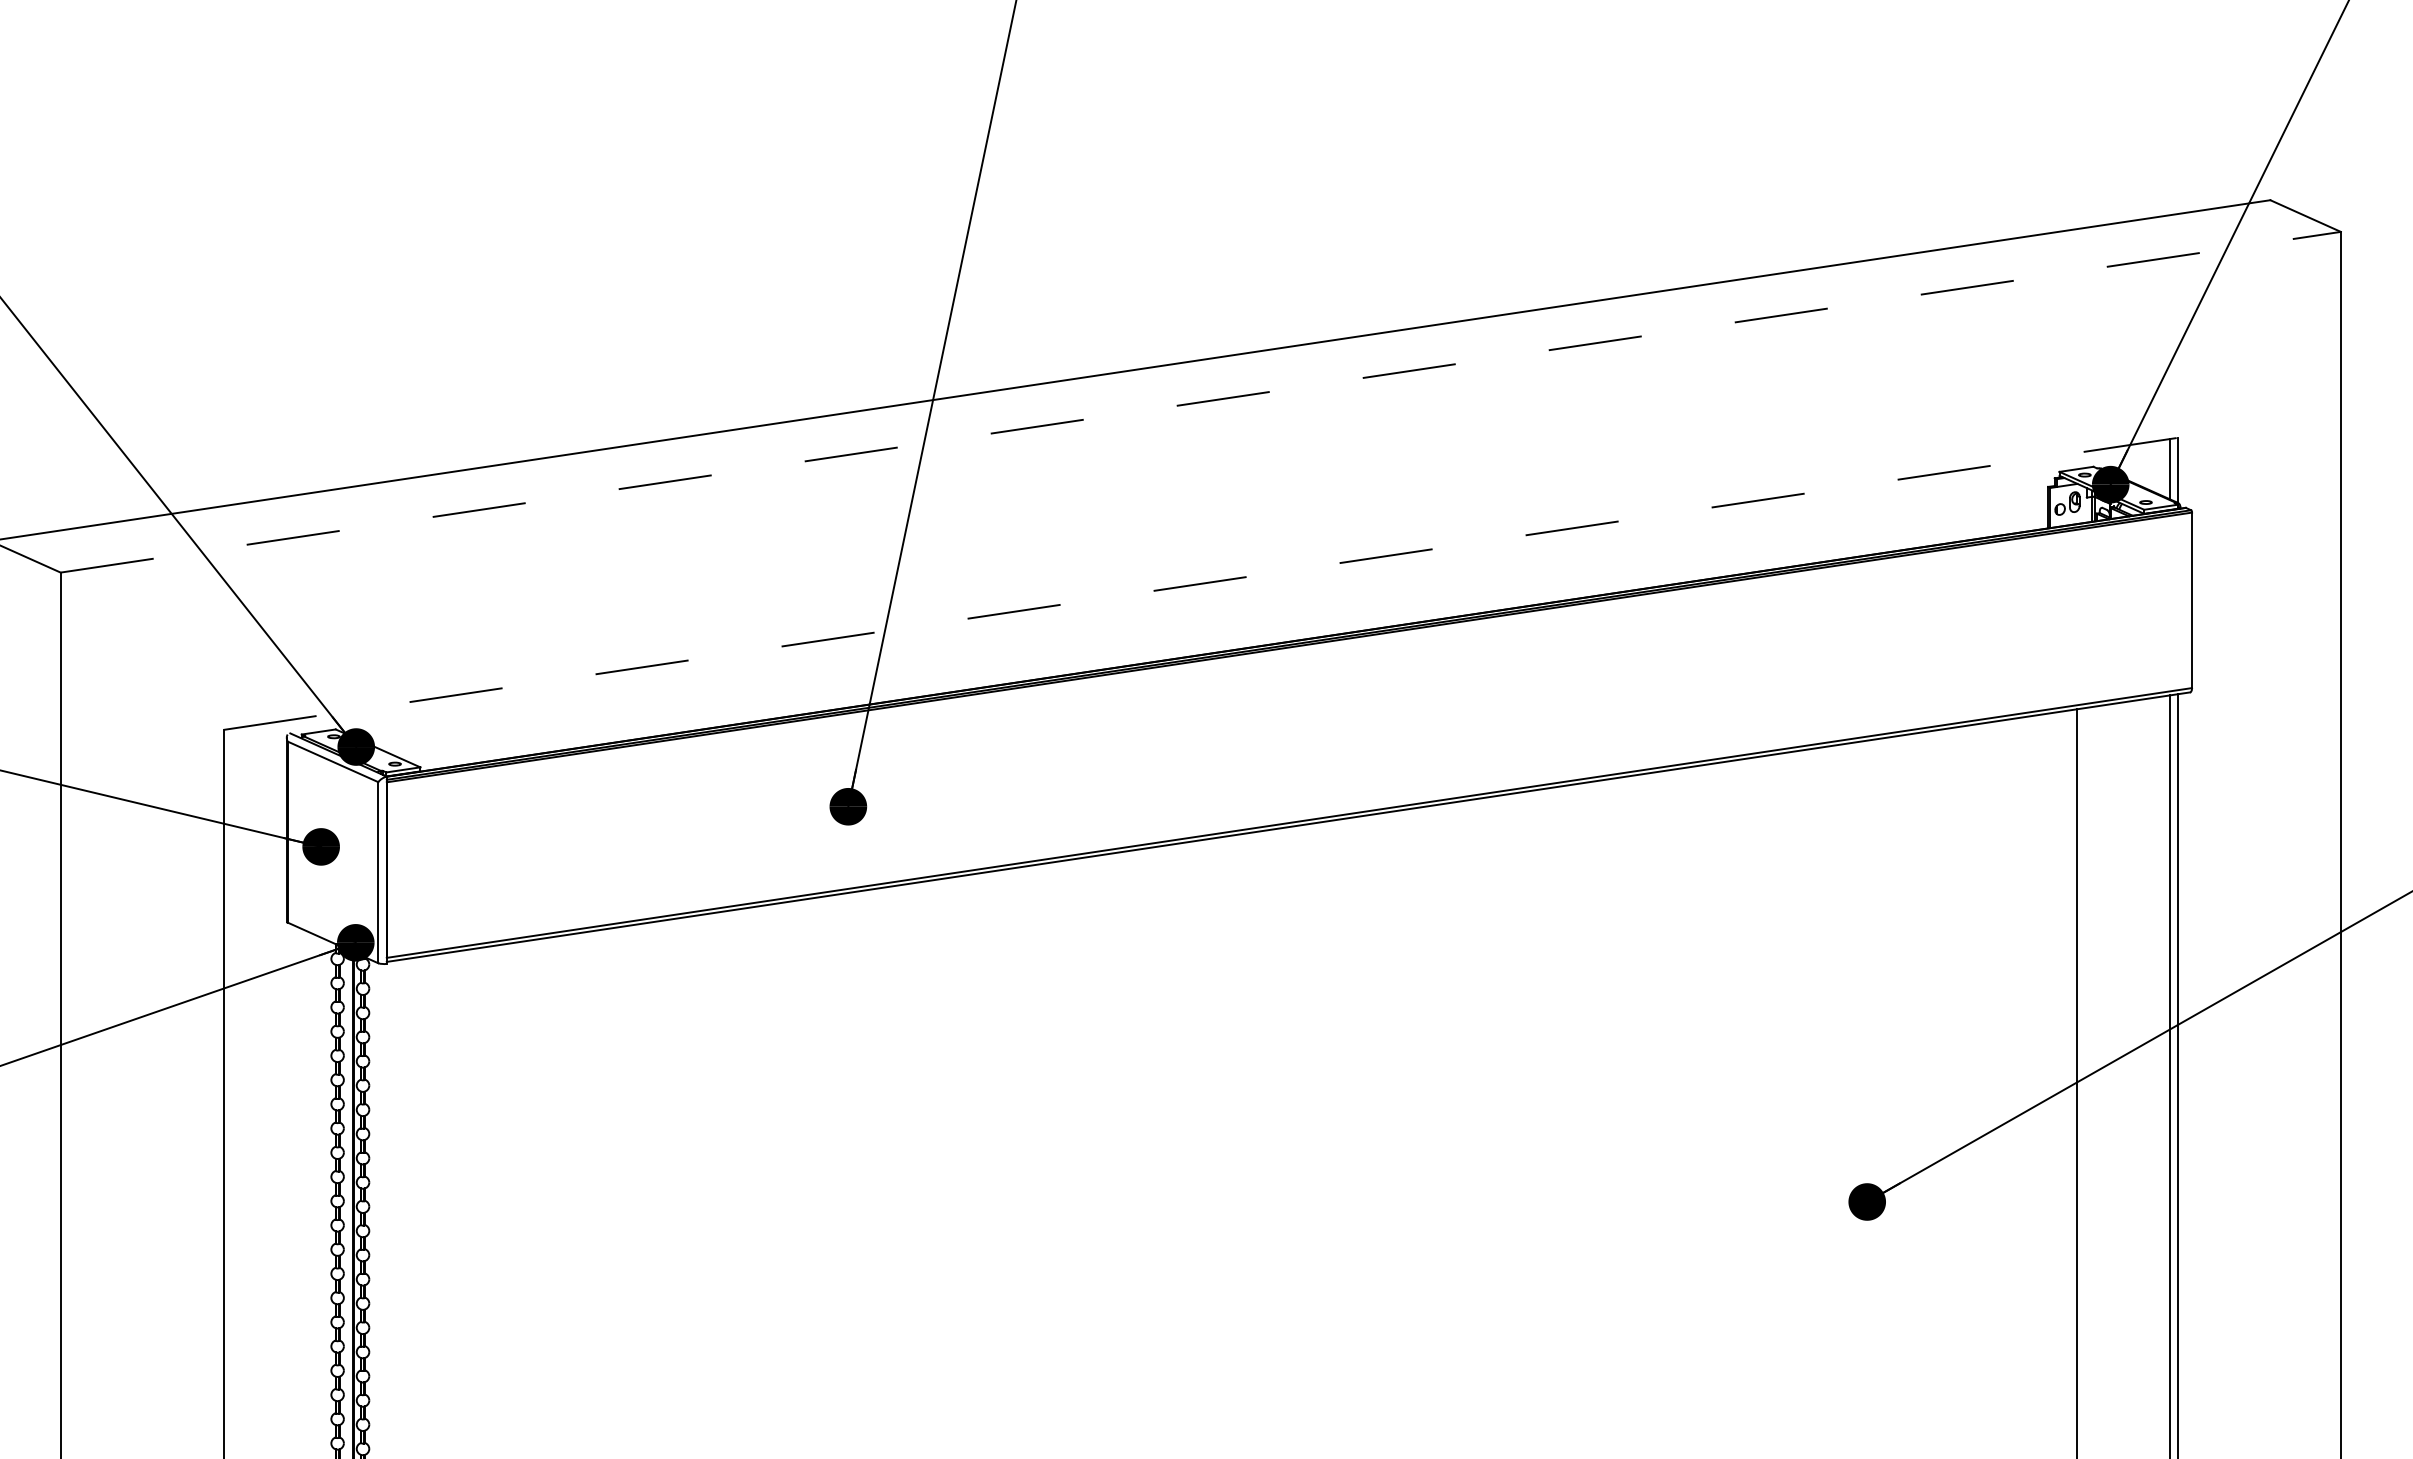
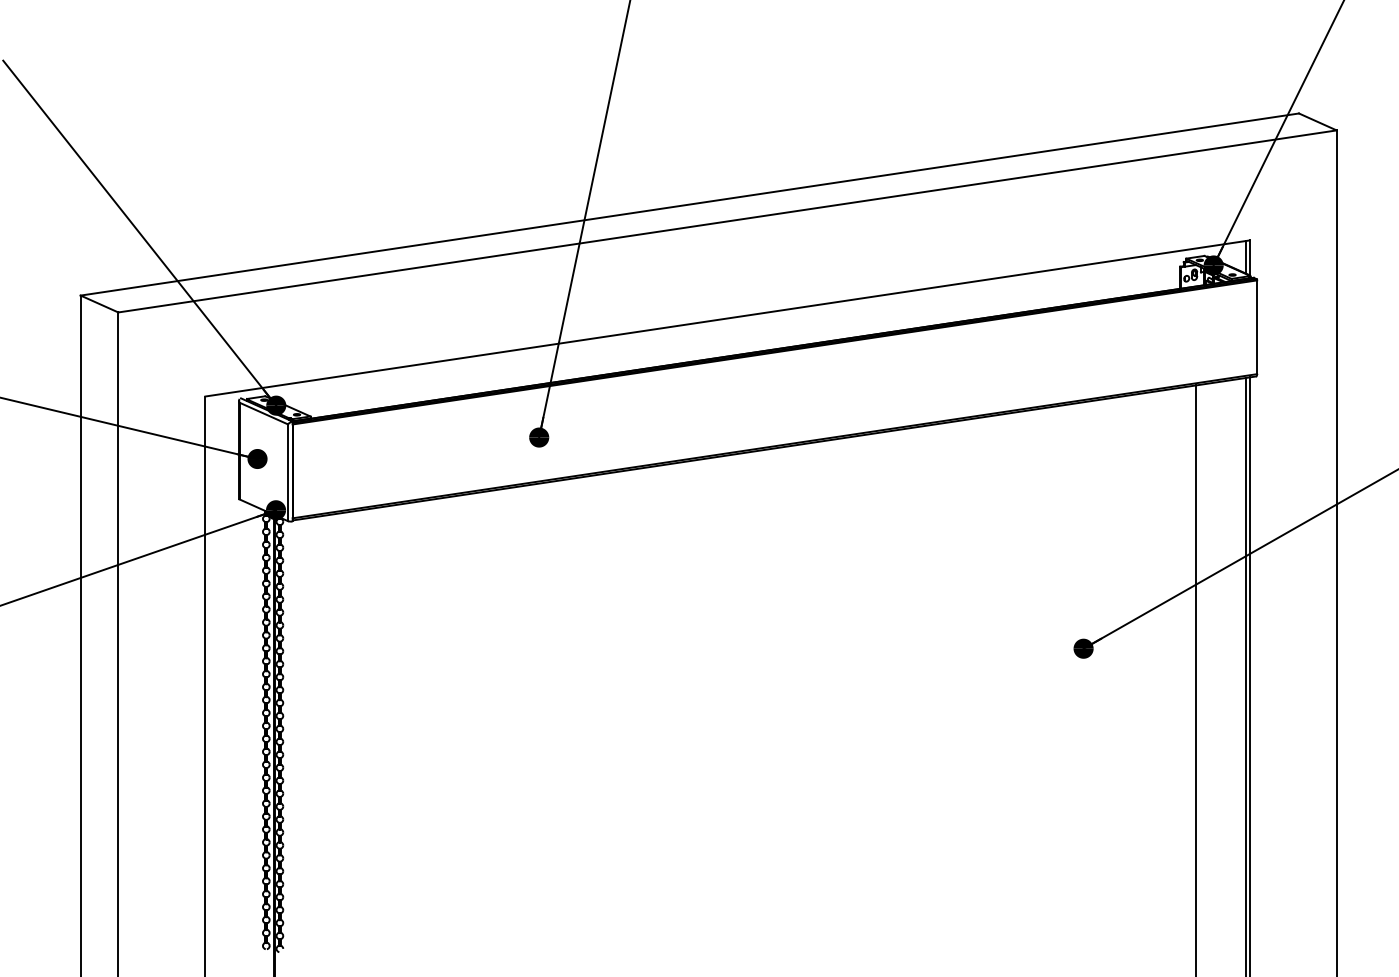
line: (1200, 402) -> (727, 221), dashed -> solid
line: (1200, 583) -> (727, 318), dashed -> solid

